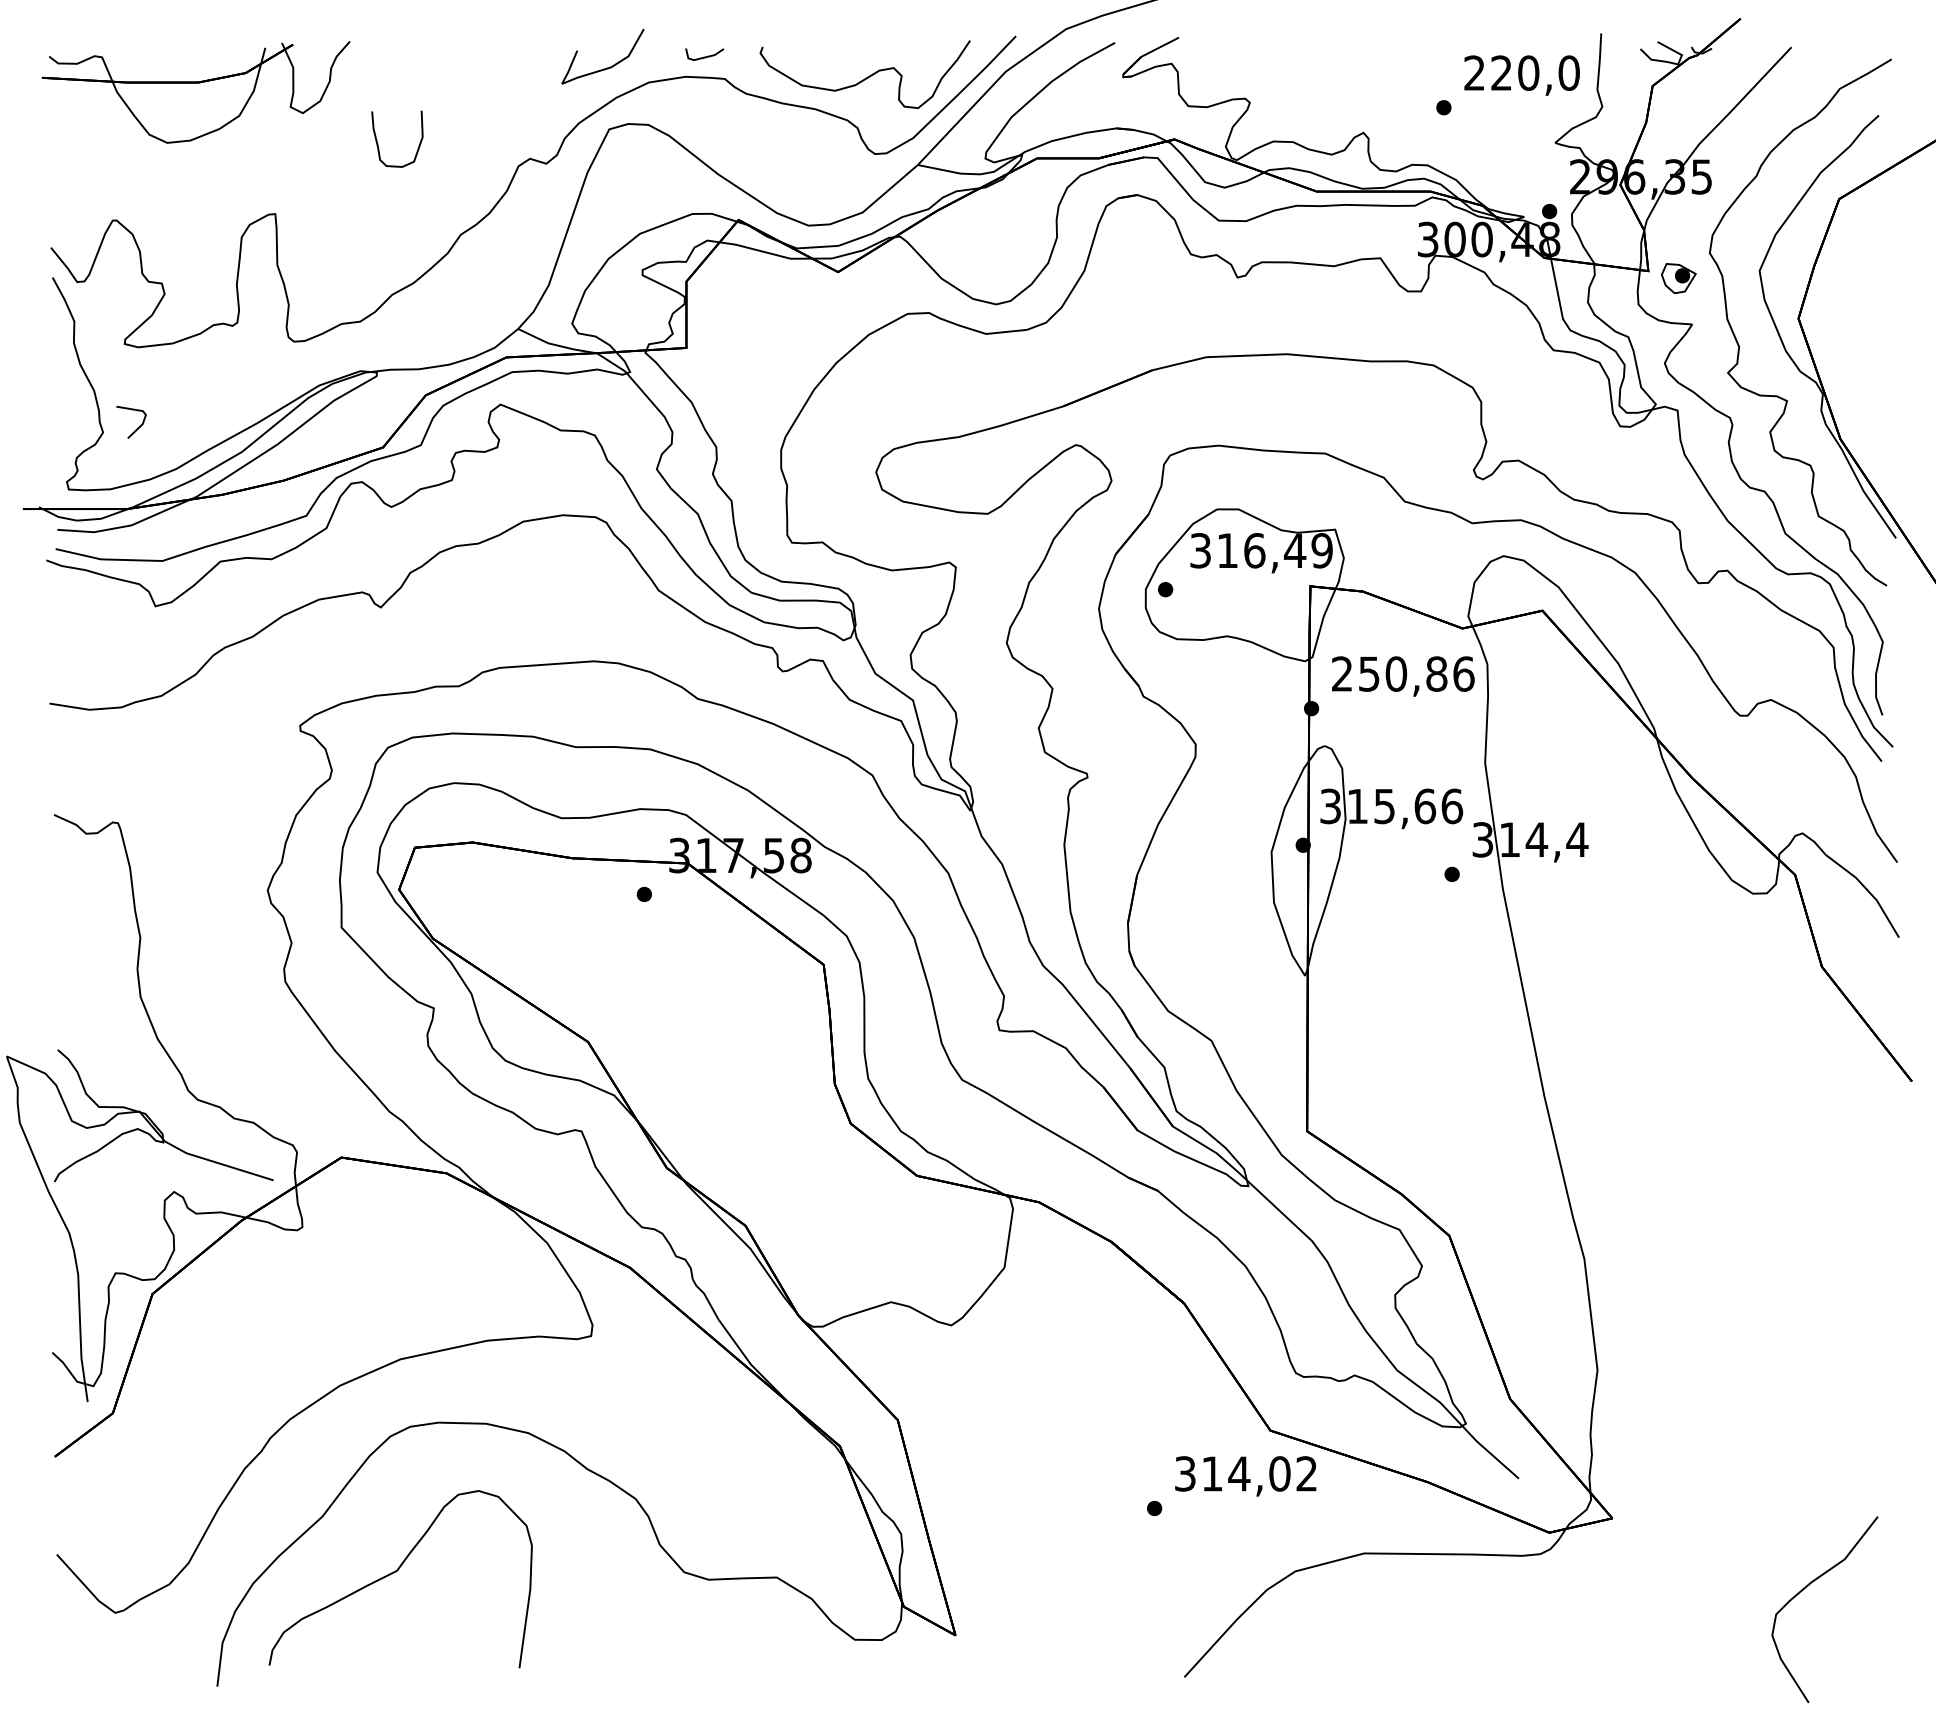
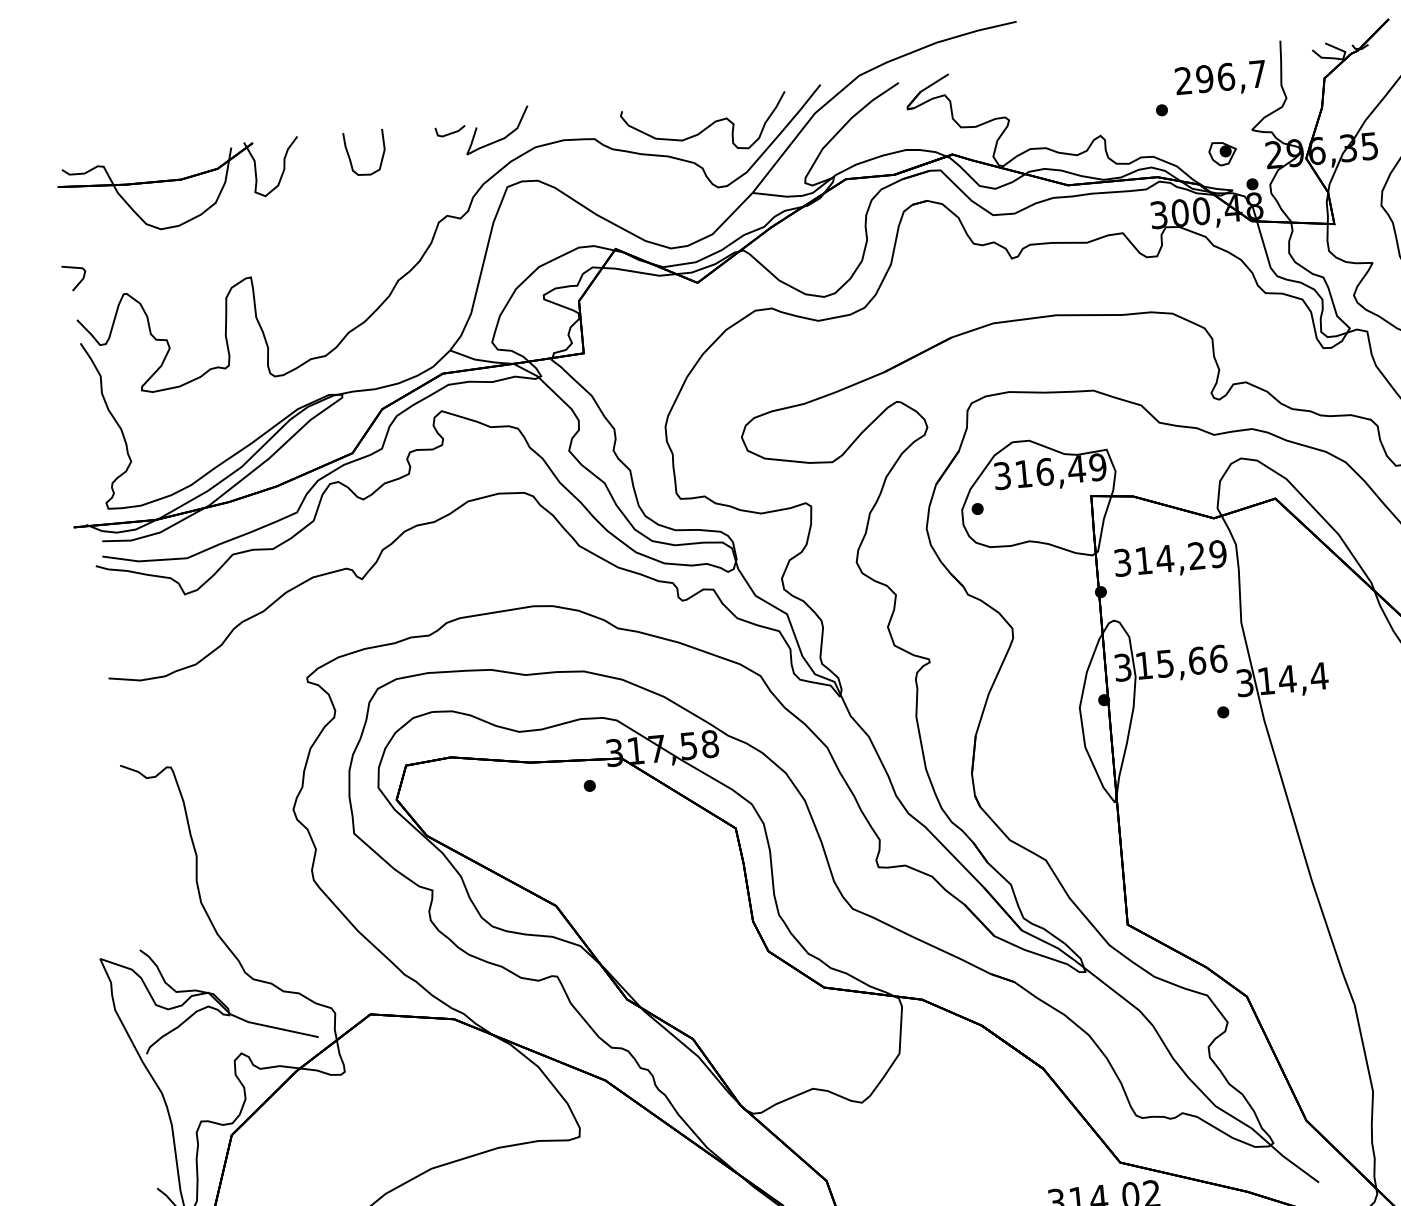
line: (704, 56) -> (450, 132), moved
text: (1535, 72) -> (1231, 76), 220,0 -> 296,7
curve: (378, 143) -> (350, 157), moved
part: (1678, 278) -> (1222, 153), moved
line: (137, 427) -> (79, 281), moved
text: (1403, 673) -> (1170, 557), 250,86 -> 314,29

